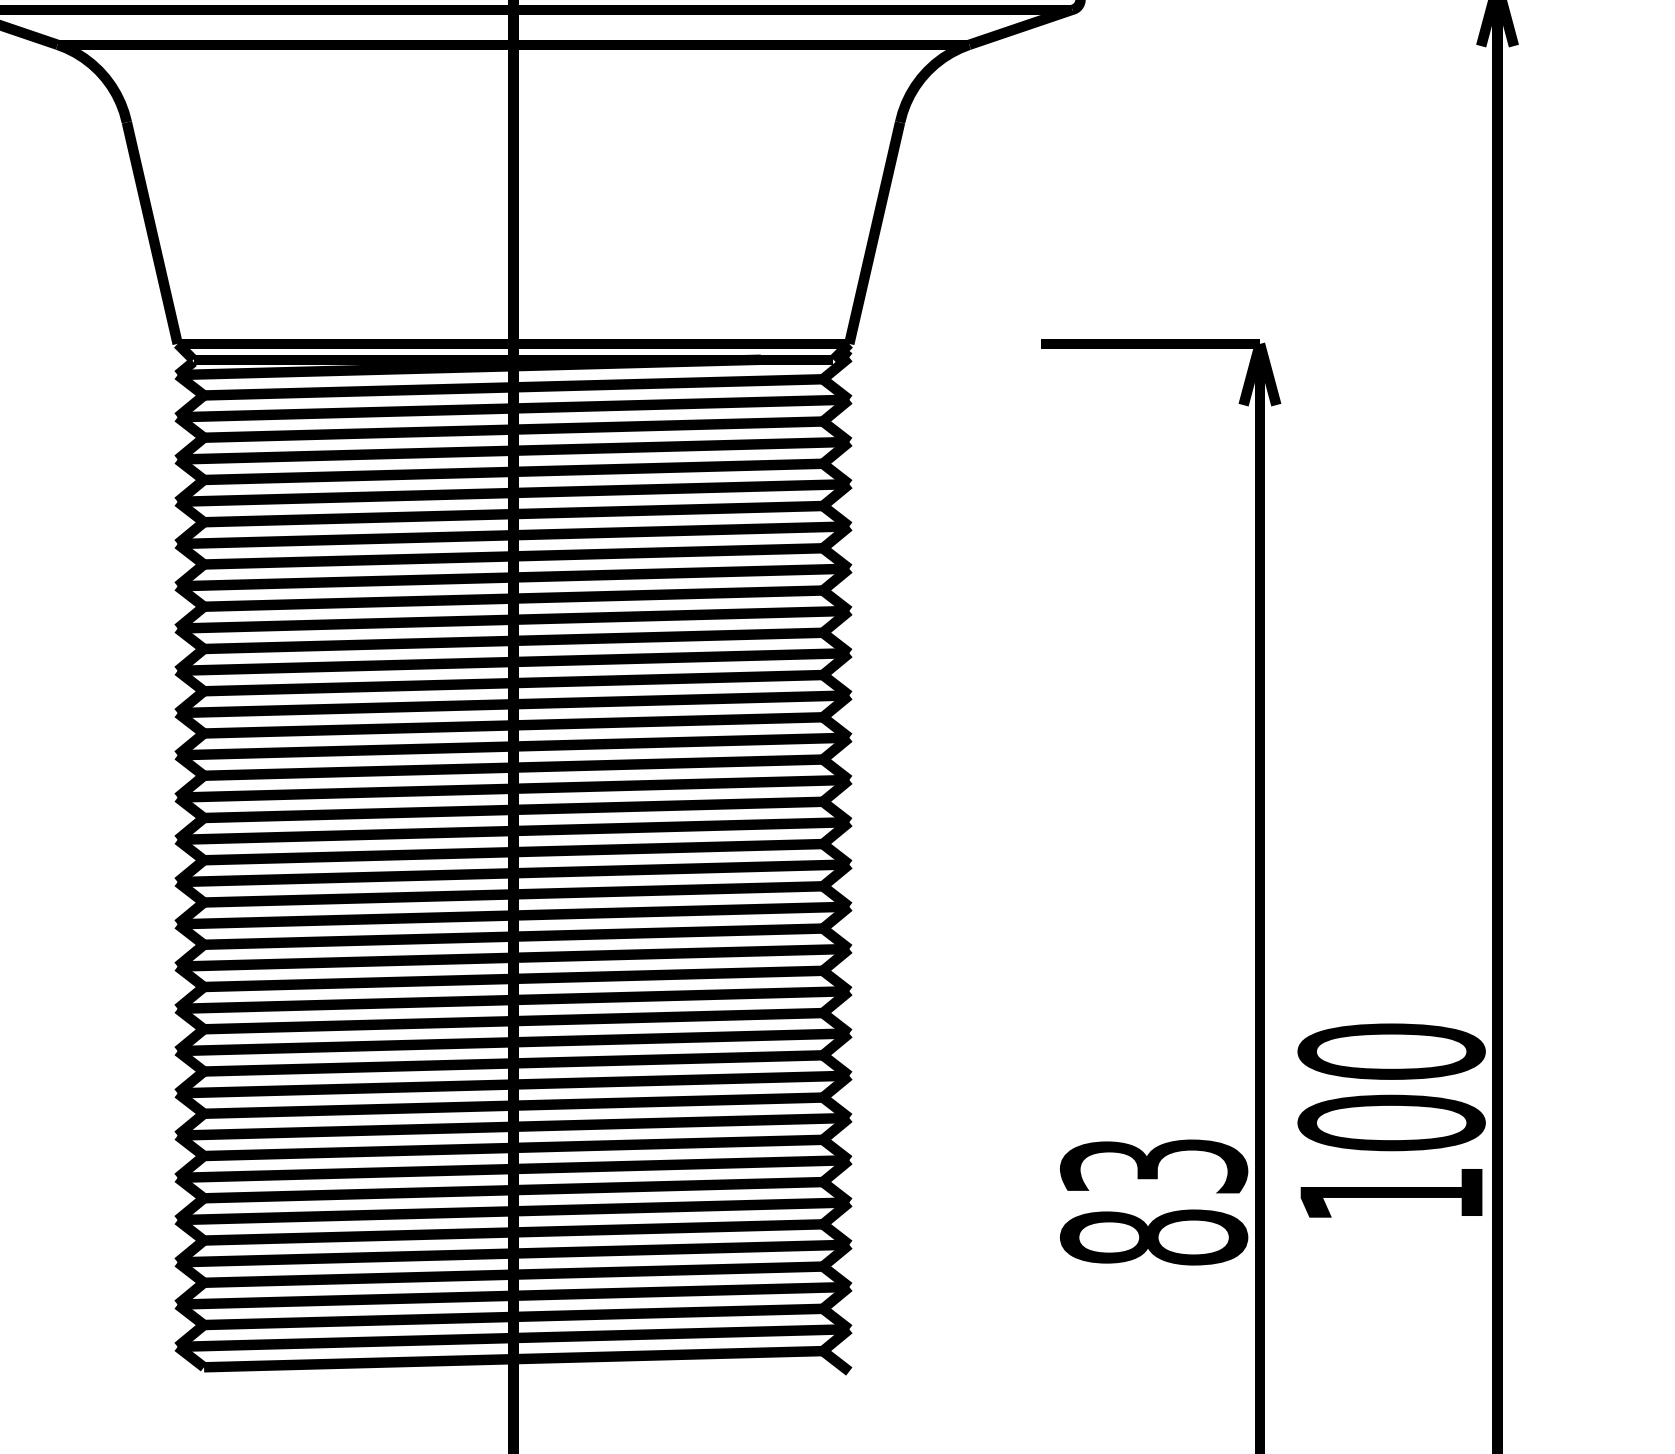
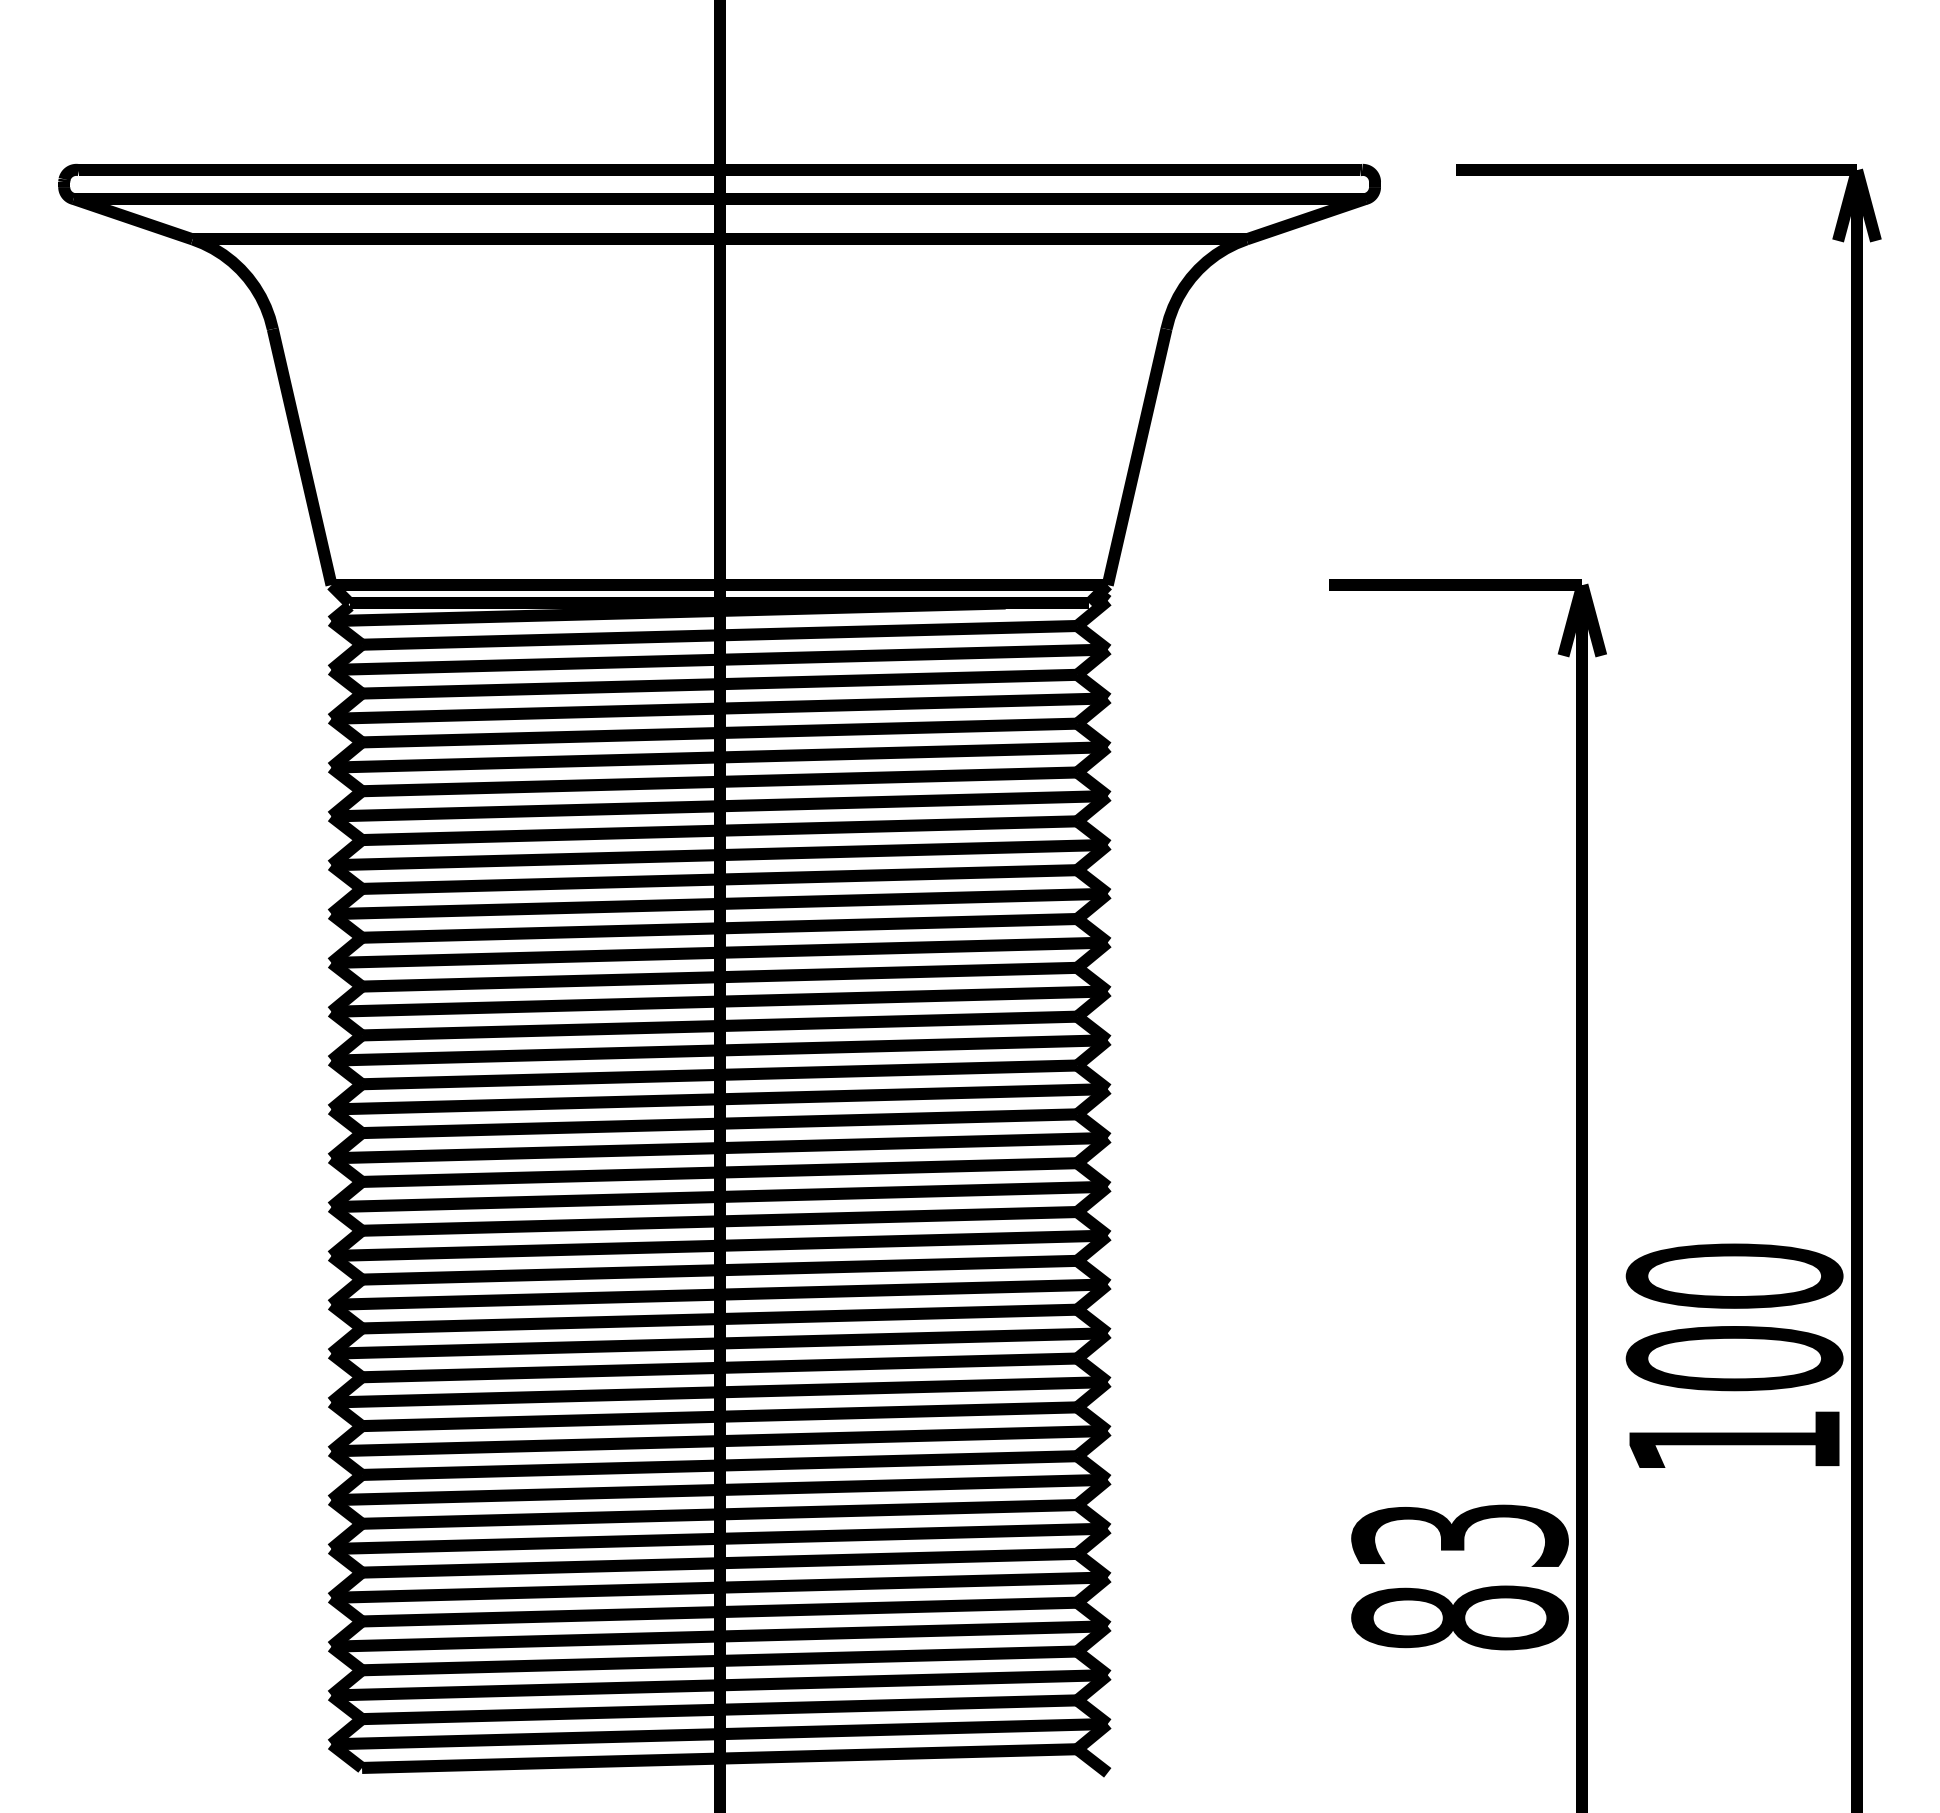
text: (1391, 1120) -> (1734, 1355), moved

